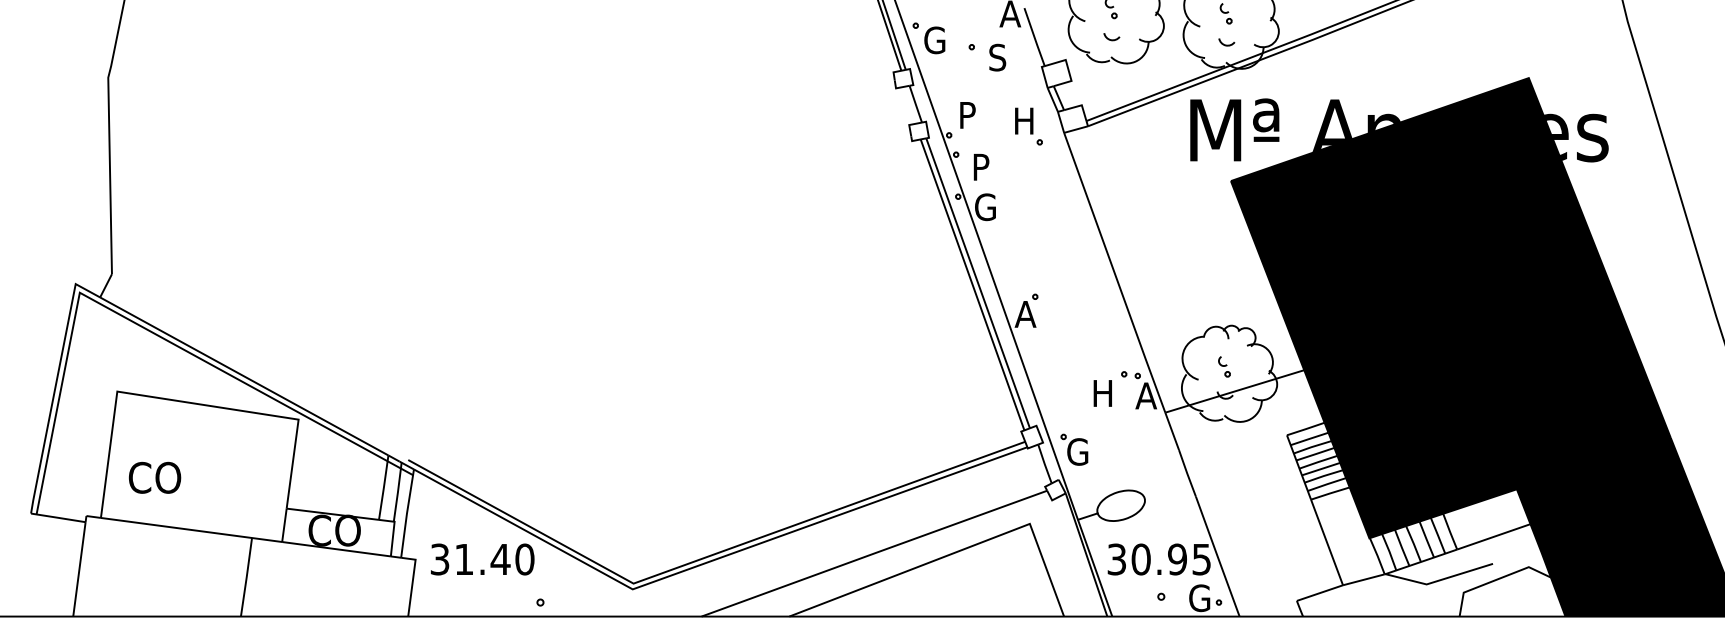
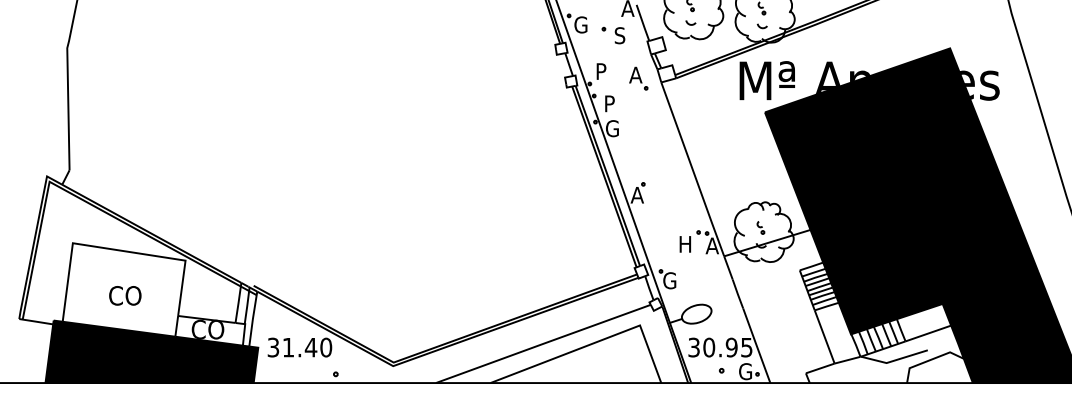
text: (1022, 120) -> (635, 74), H -> A
text: (155, 477) -> (125, 295), moved
fill: (243, 565) -> (151, 351), added

